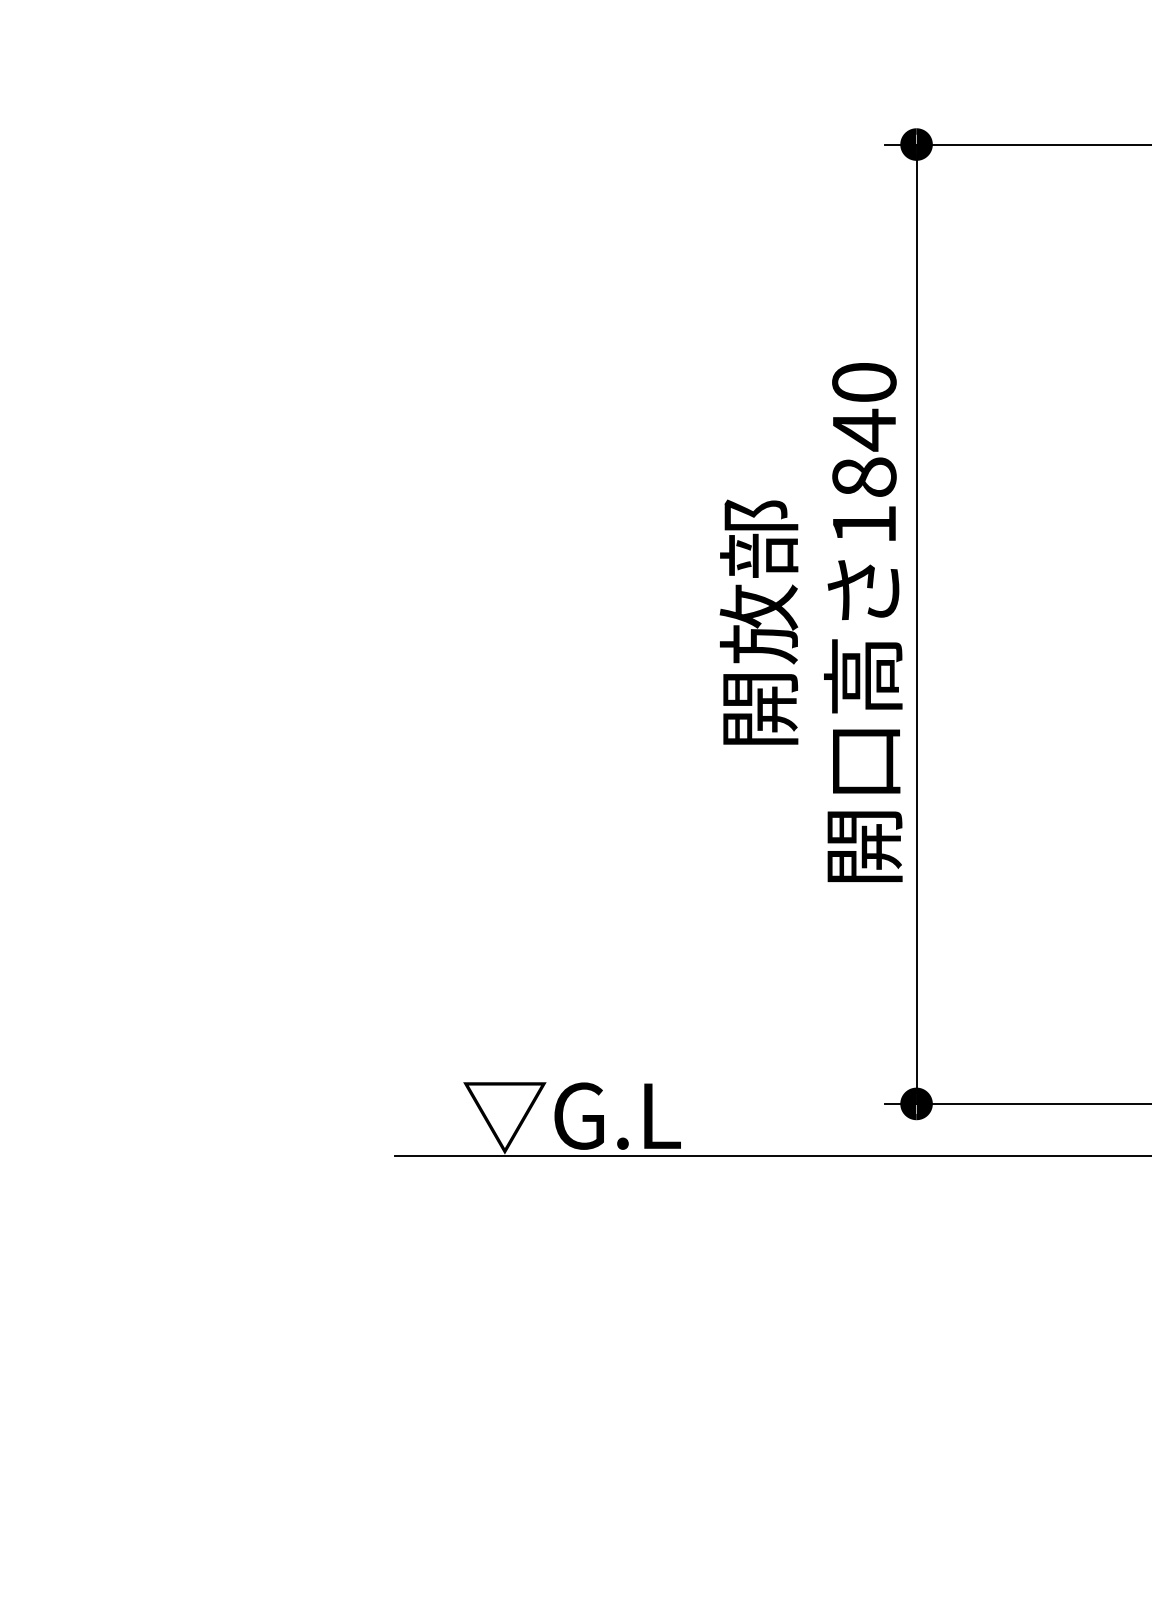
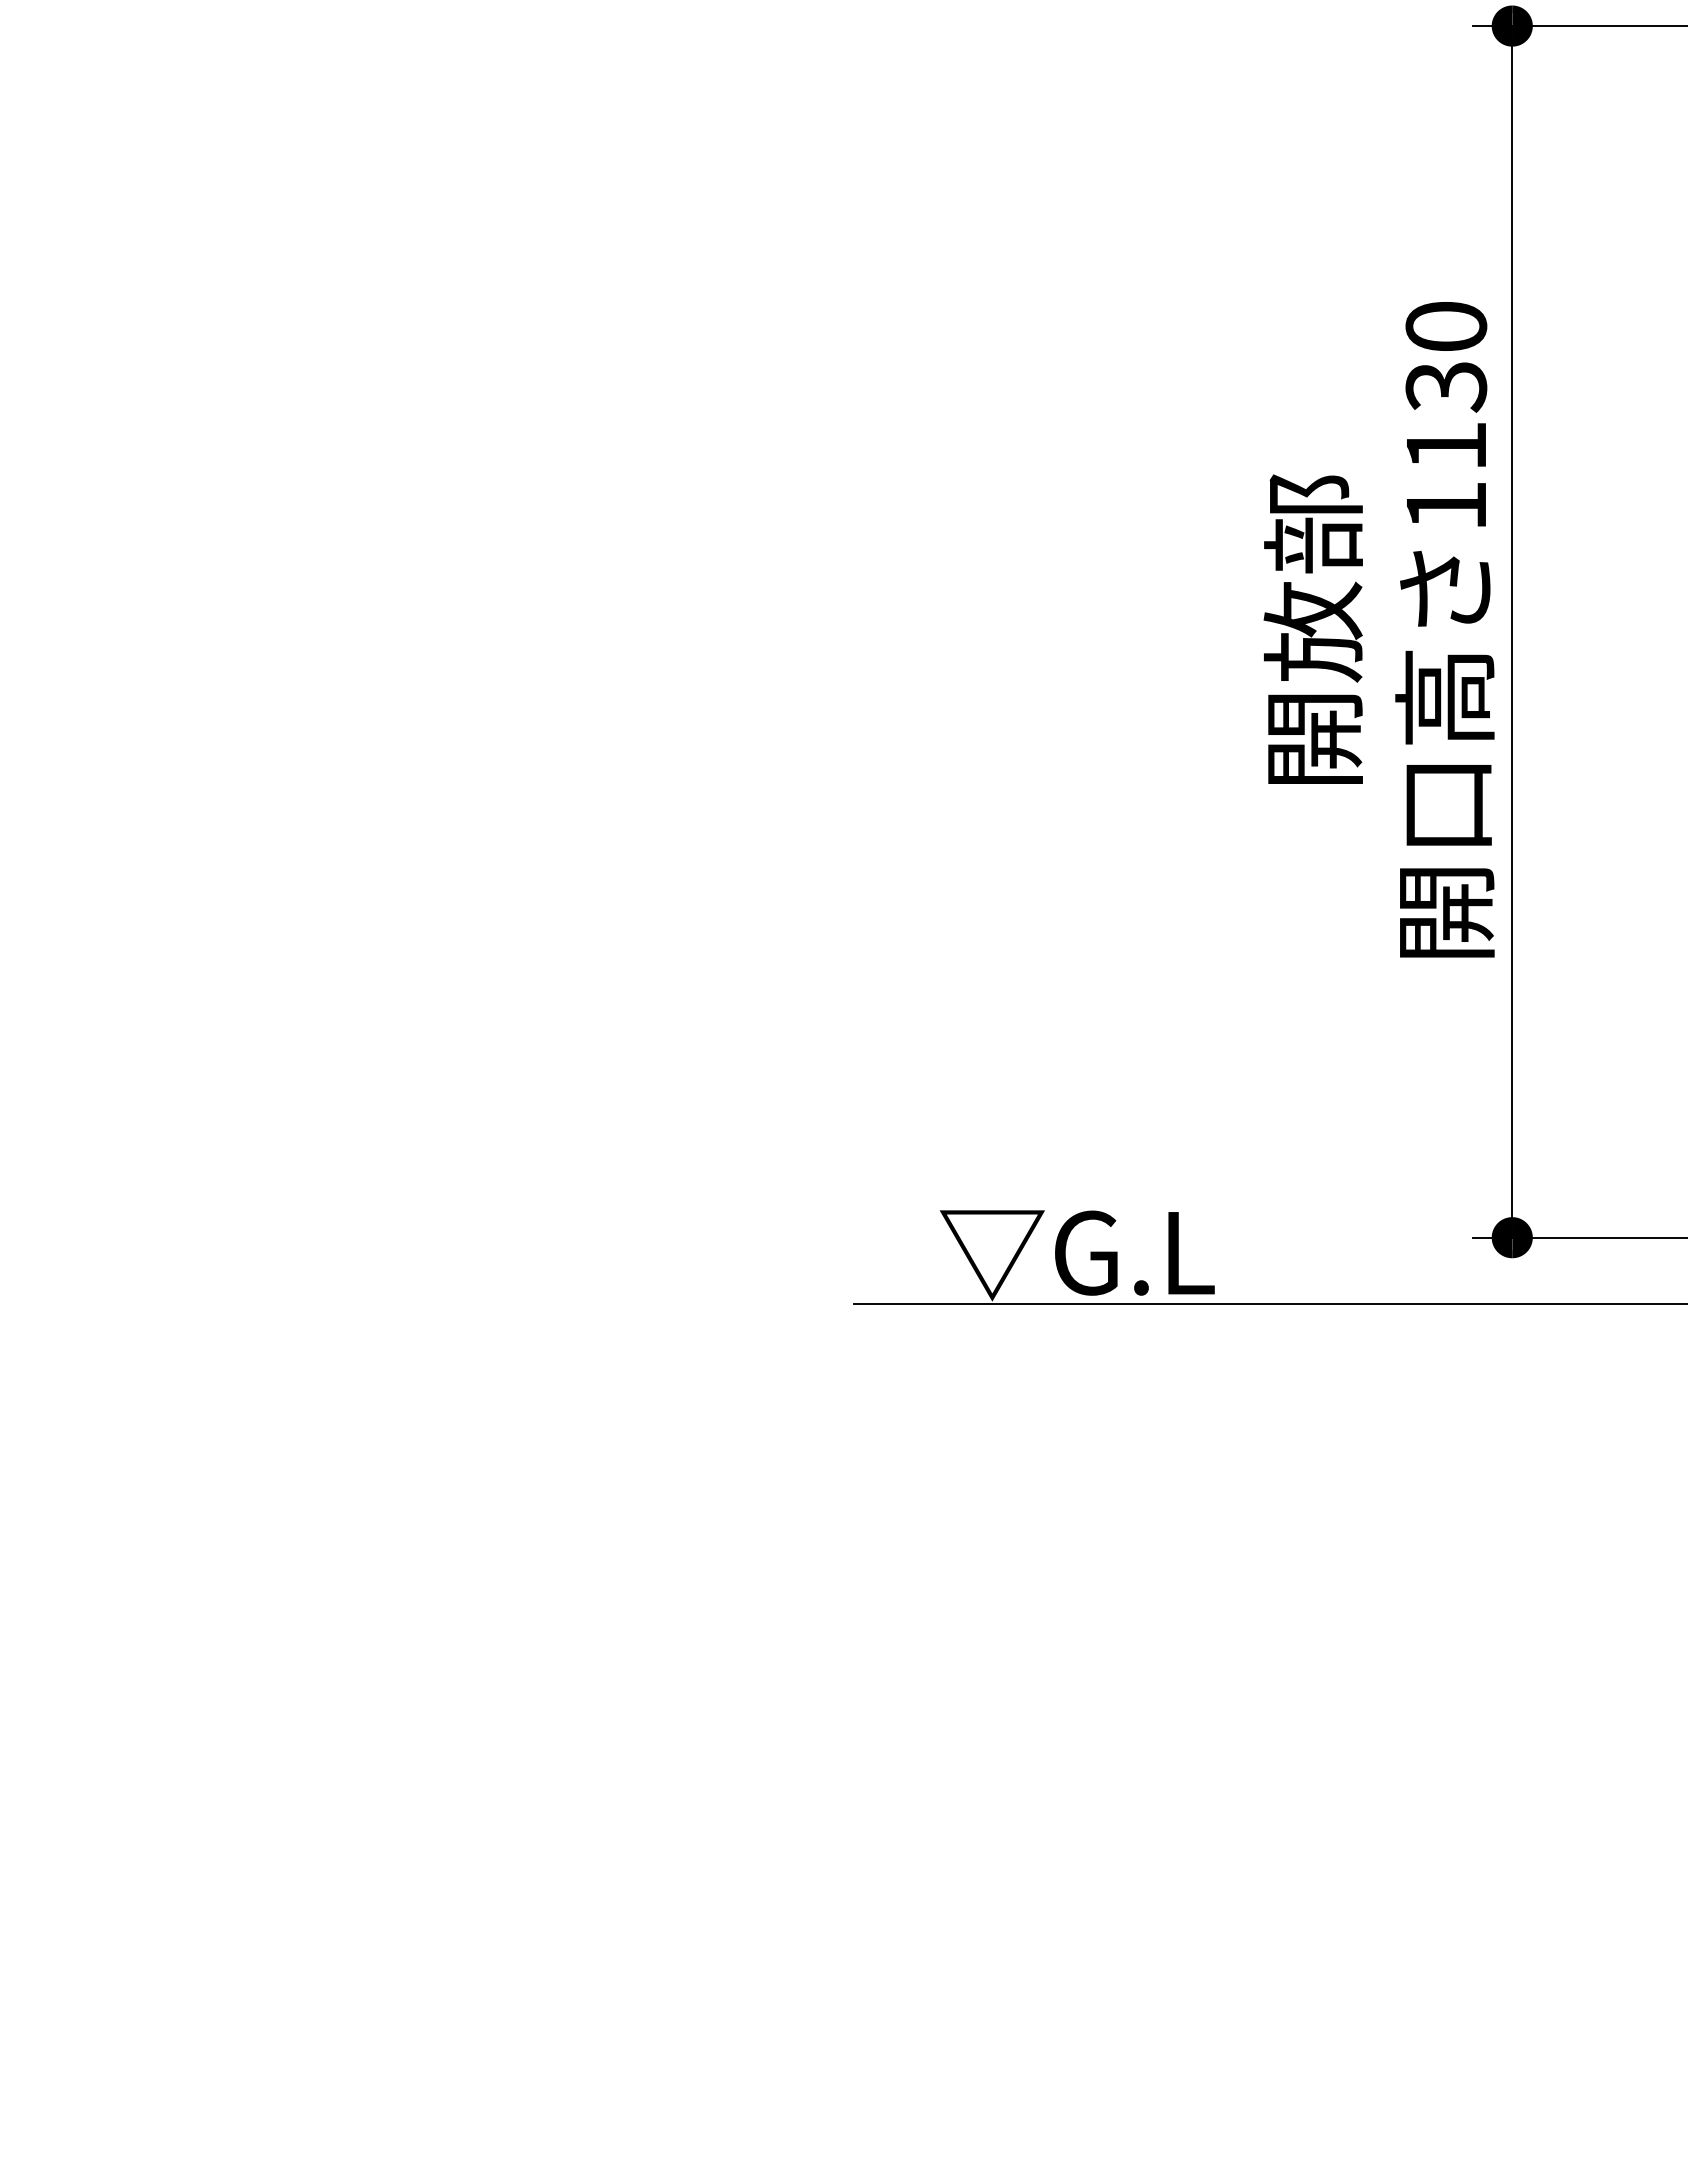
text: (864, 452) -> (1446, 415), 1840 -> 1130

